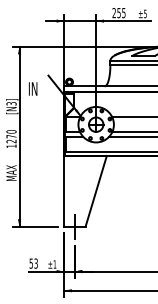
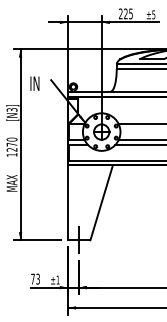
text: (118, 13) -> (125, 14), 255 -> 225
text: (33, 88) -> (35, 83), moved
text: (30, 263) -> (32, 279), 53 -> 73

